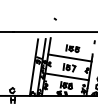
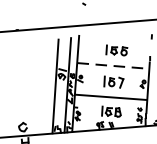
line: (70, 58) -> (114, 66), solid -> dashed

